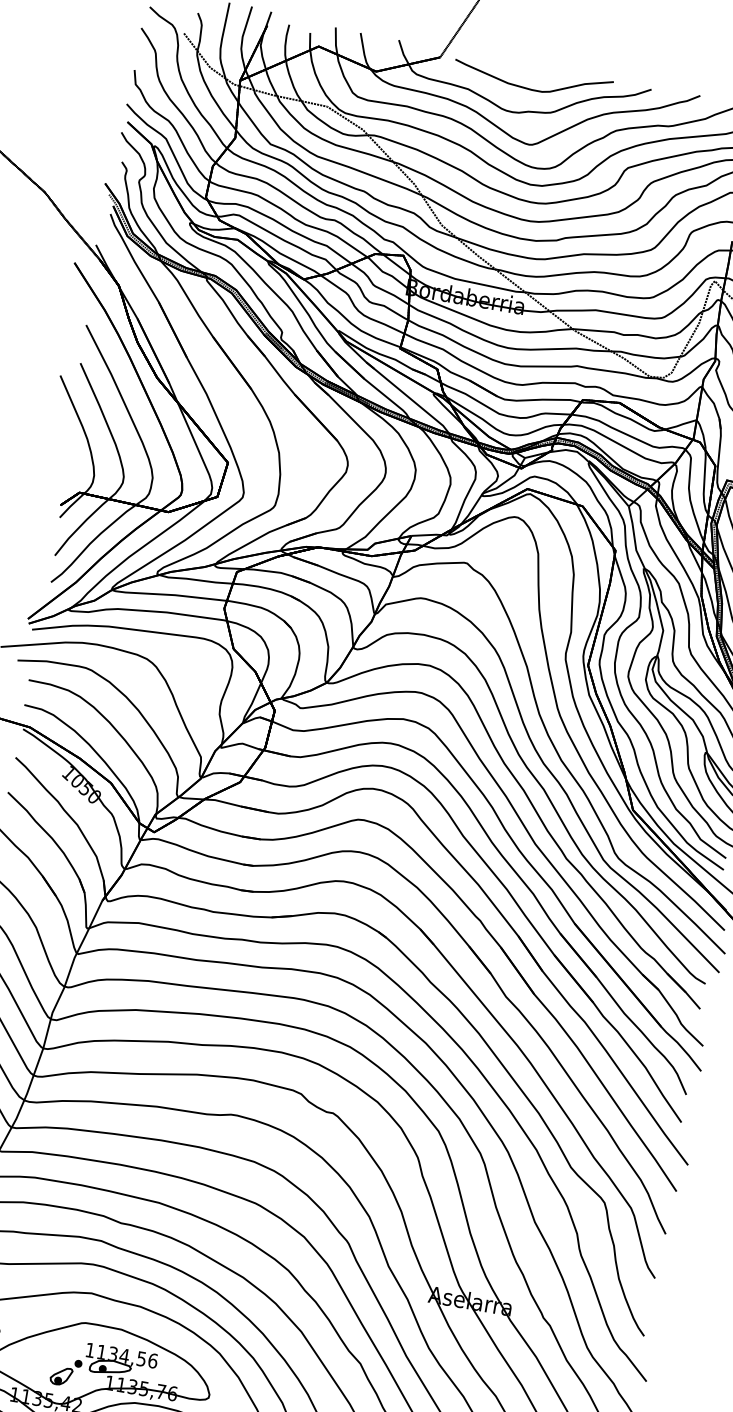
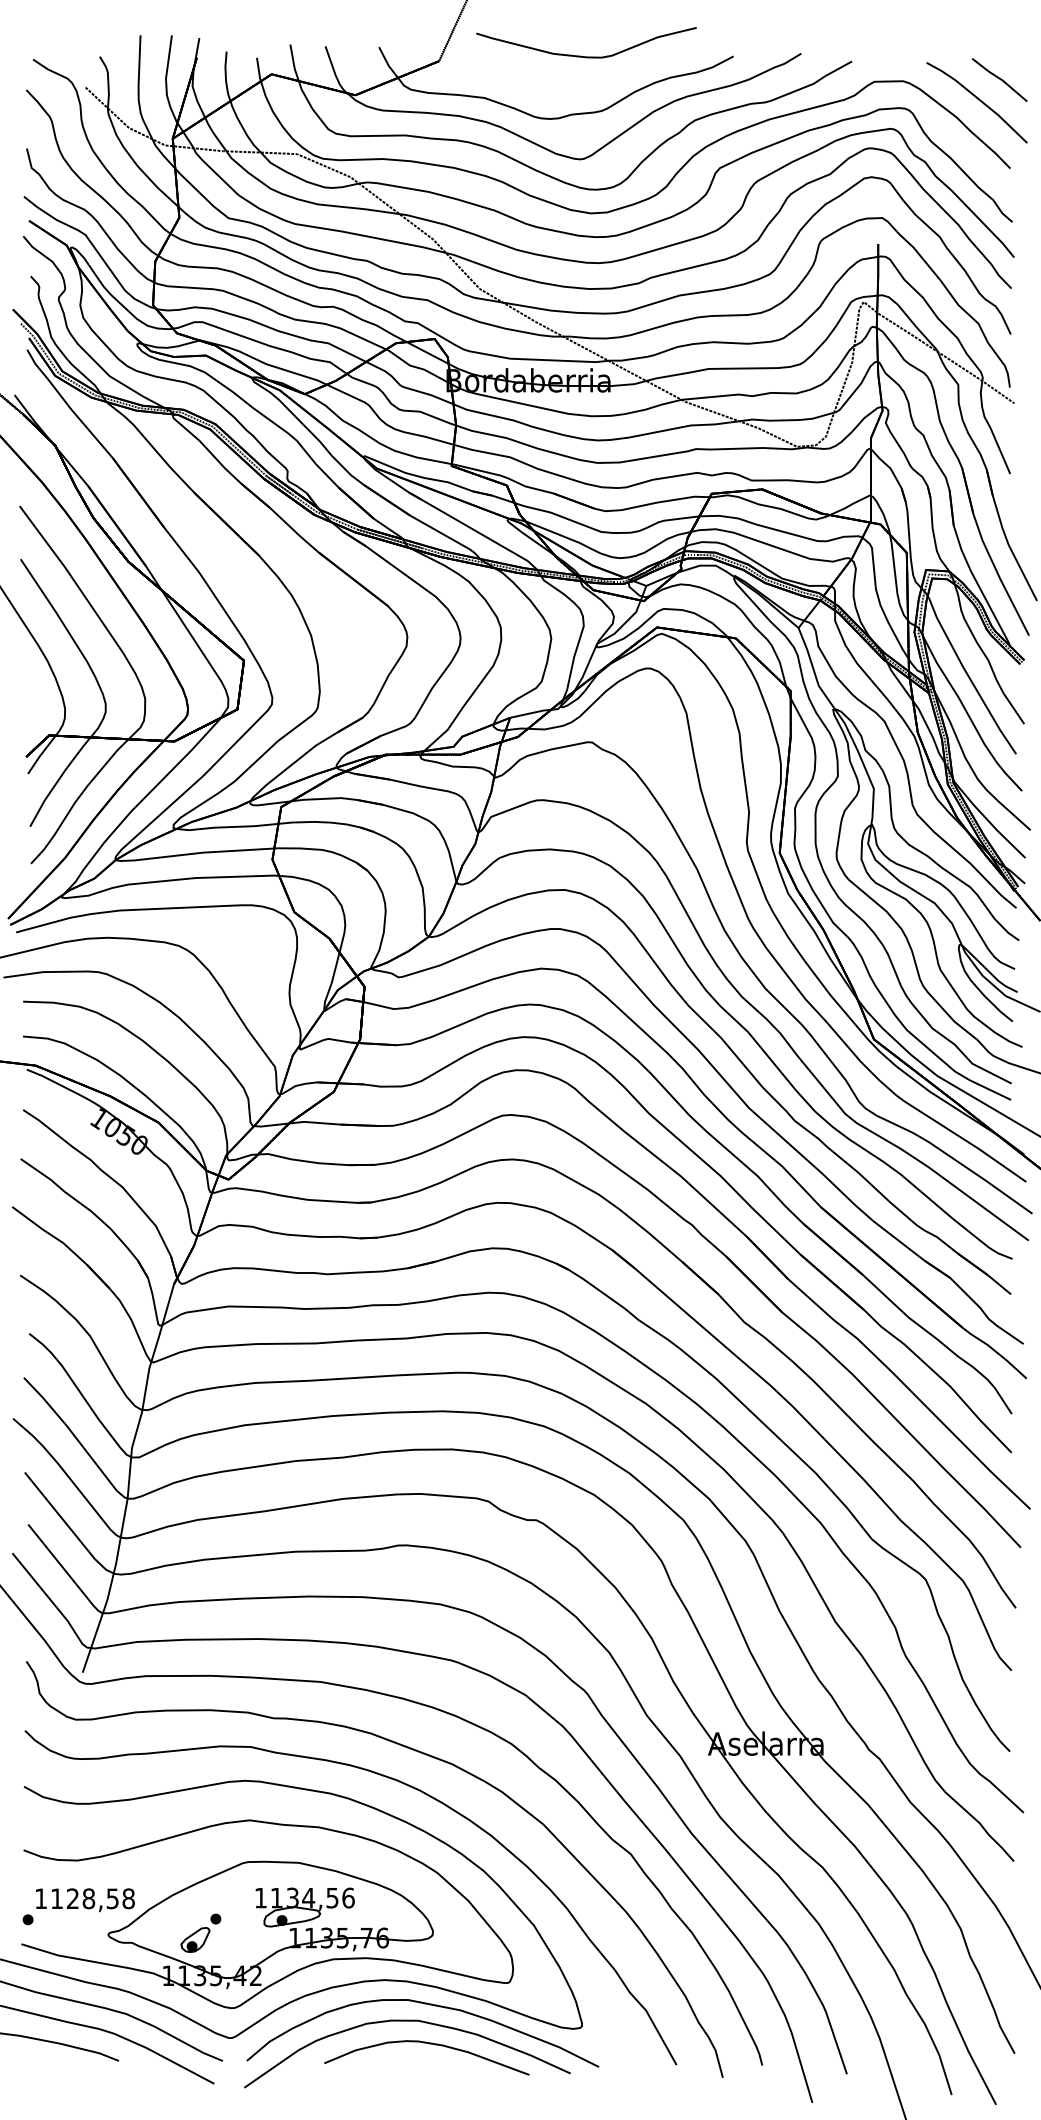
part: (528, 87) -> (581, 55), moved
part: (65, 1371) -> (200, 1932), moved

